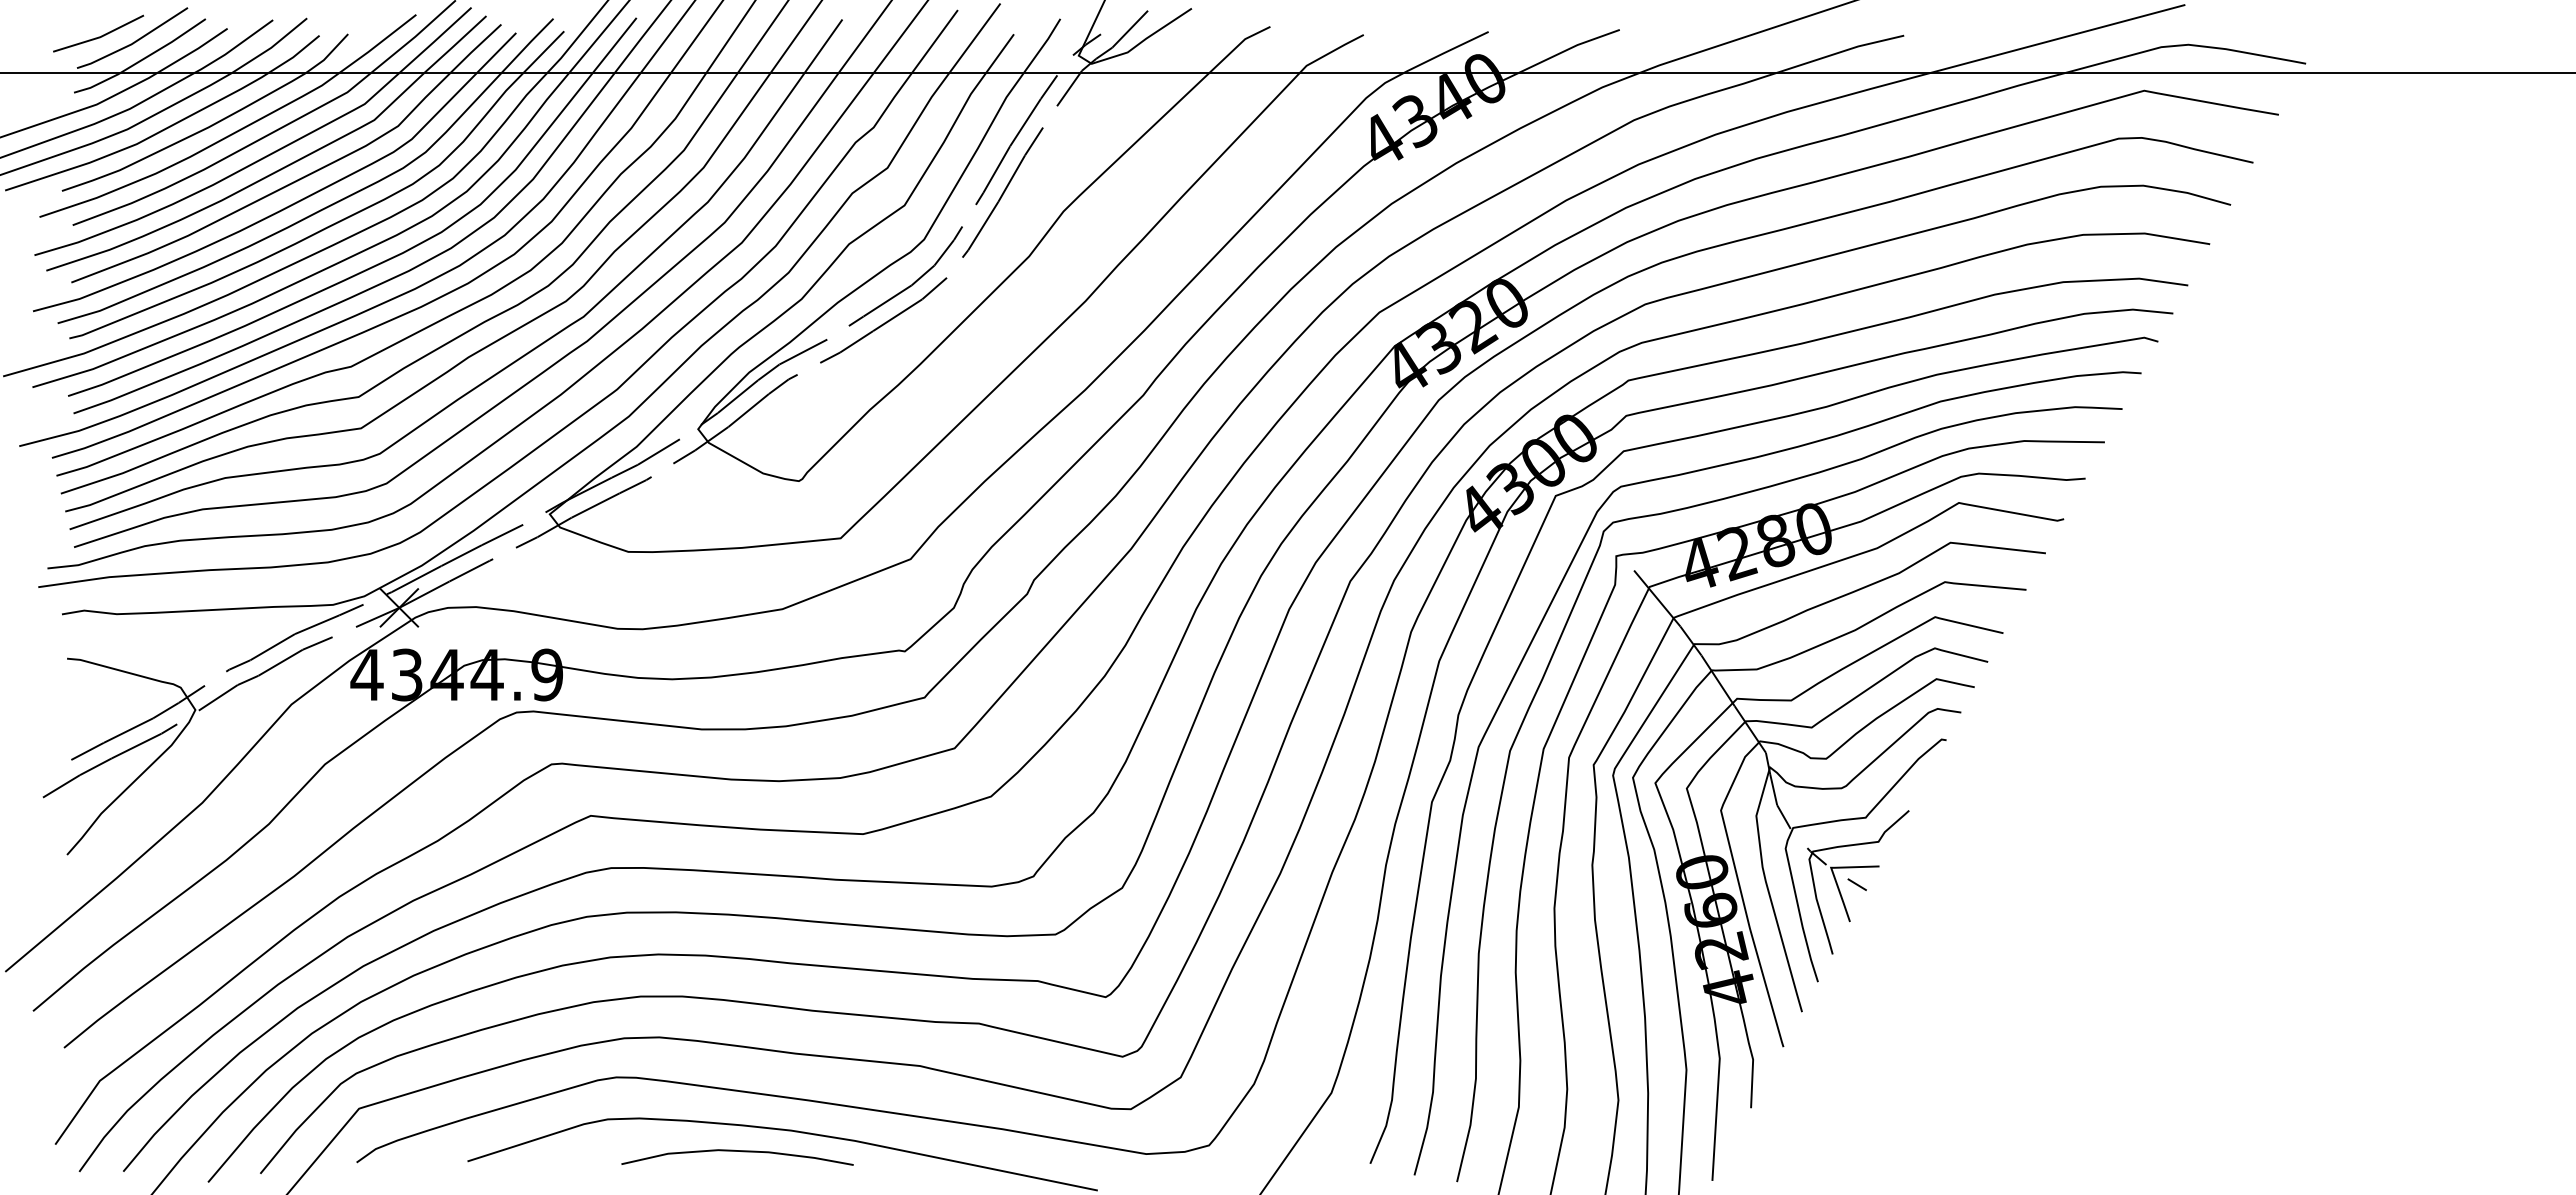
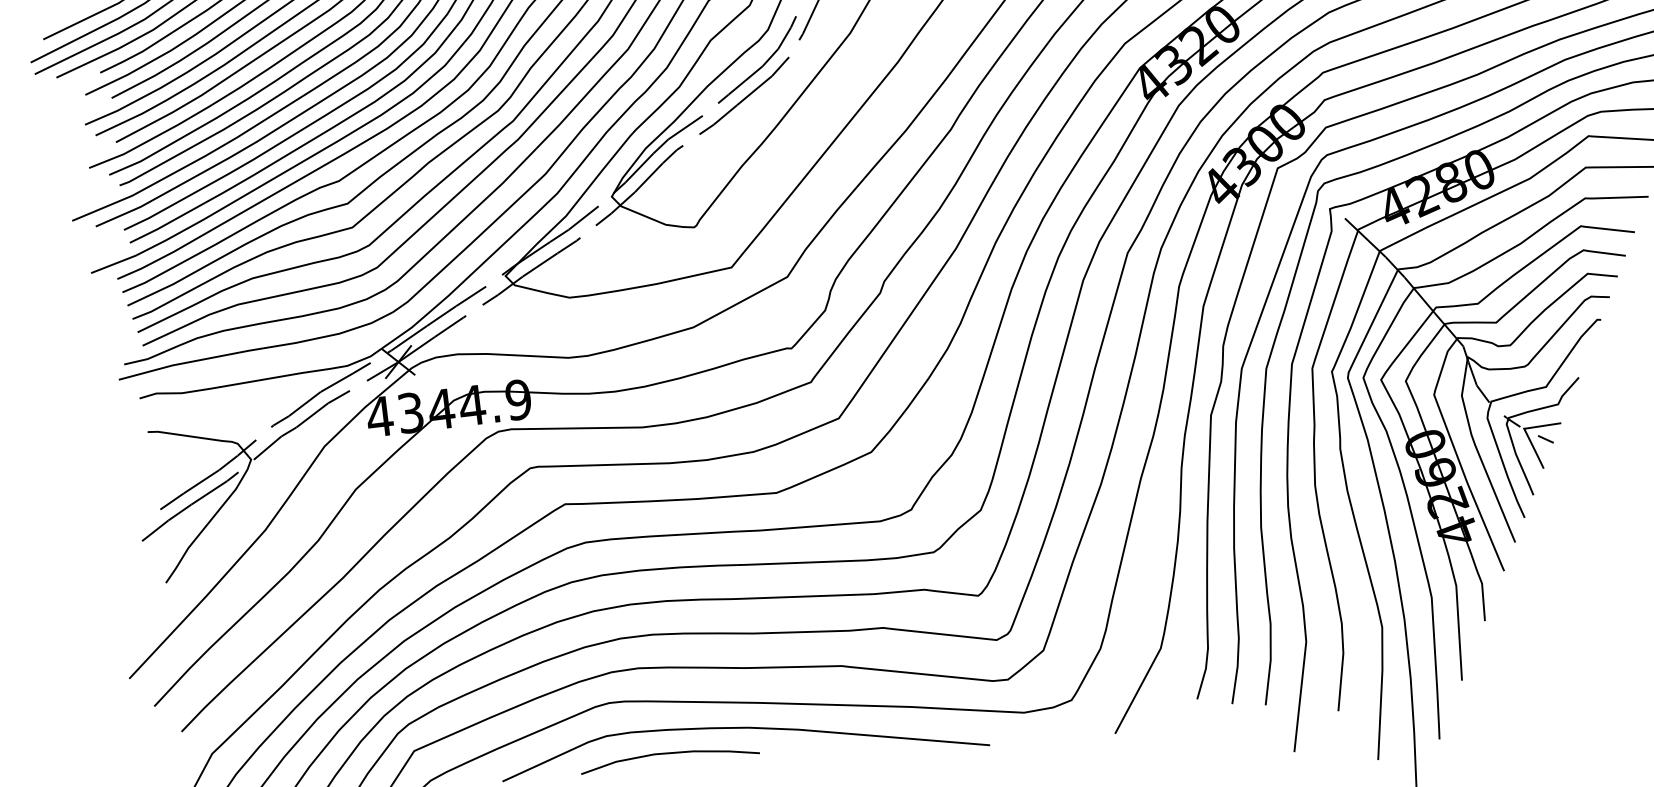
curve: (737, 1151) -> (669, 753), moved

